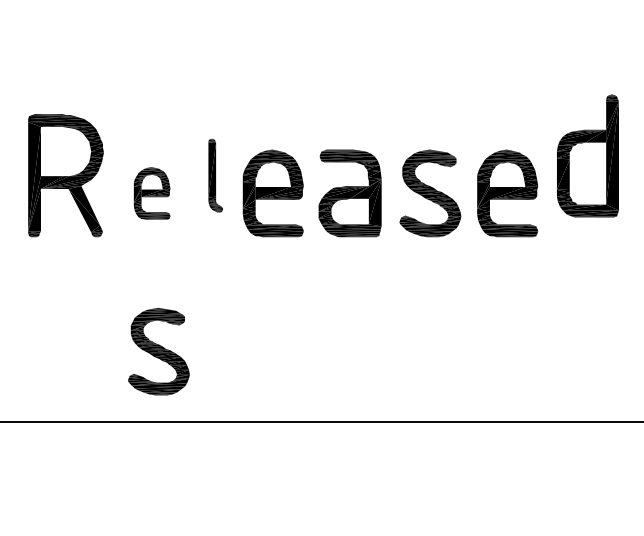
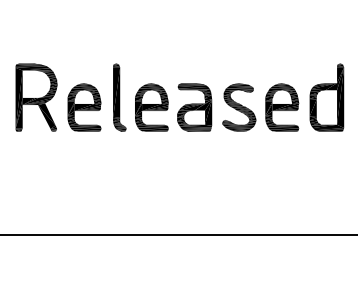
part: (587, 155) -> (326, 97), moved
part: (215, 175) -> (119, 97), size x1.67
part: (152, 193) -> (84, 107), size x1.67
part: (159, 351) -> (88, 195), removed

